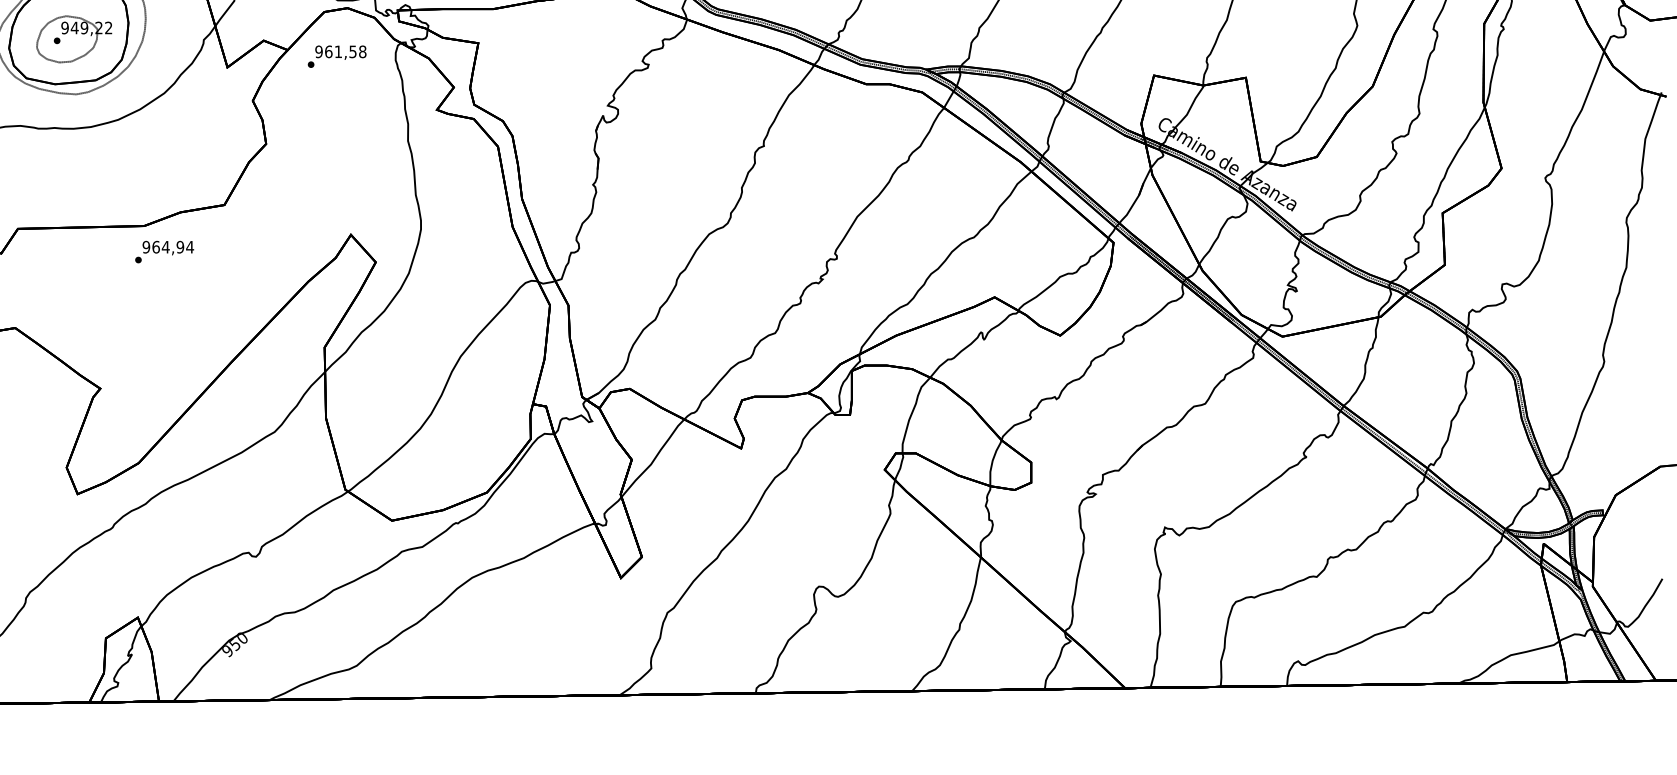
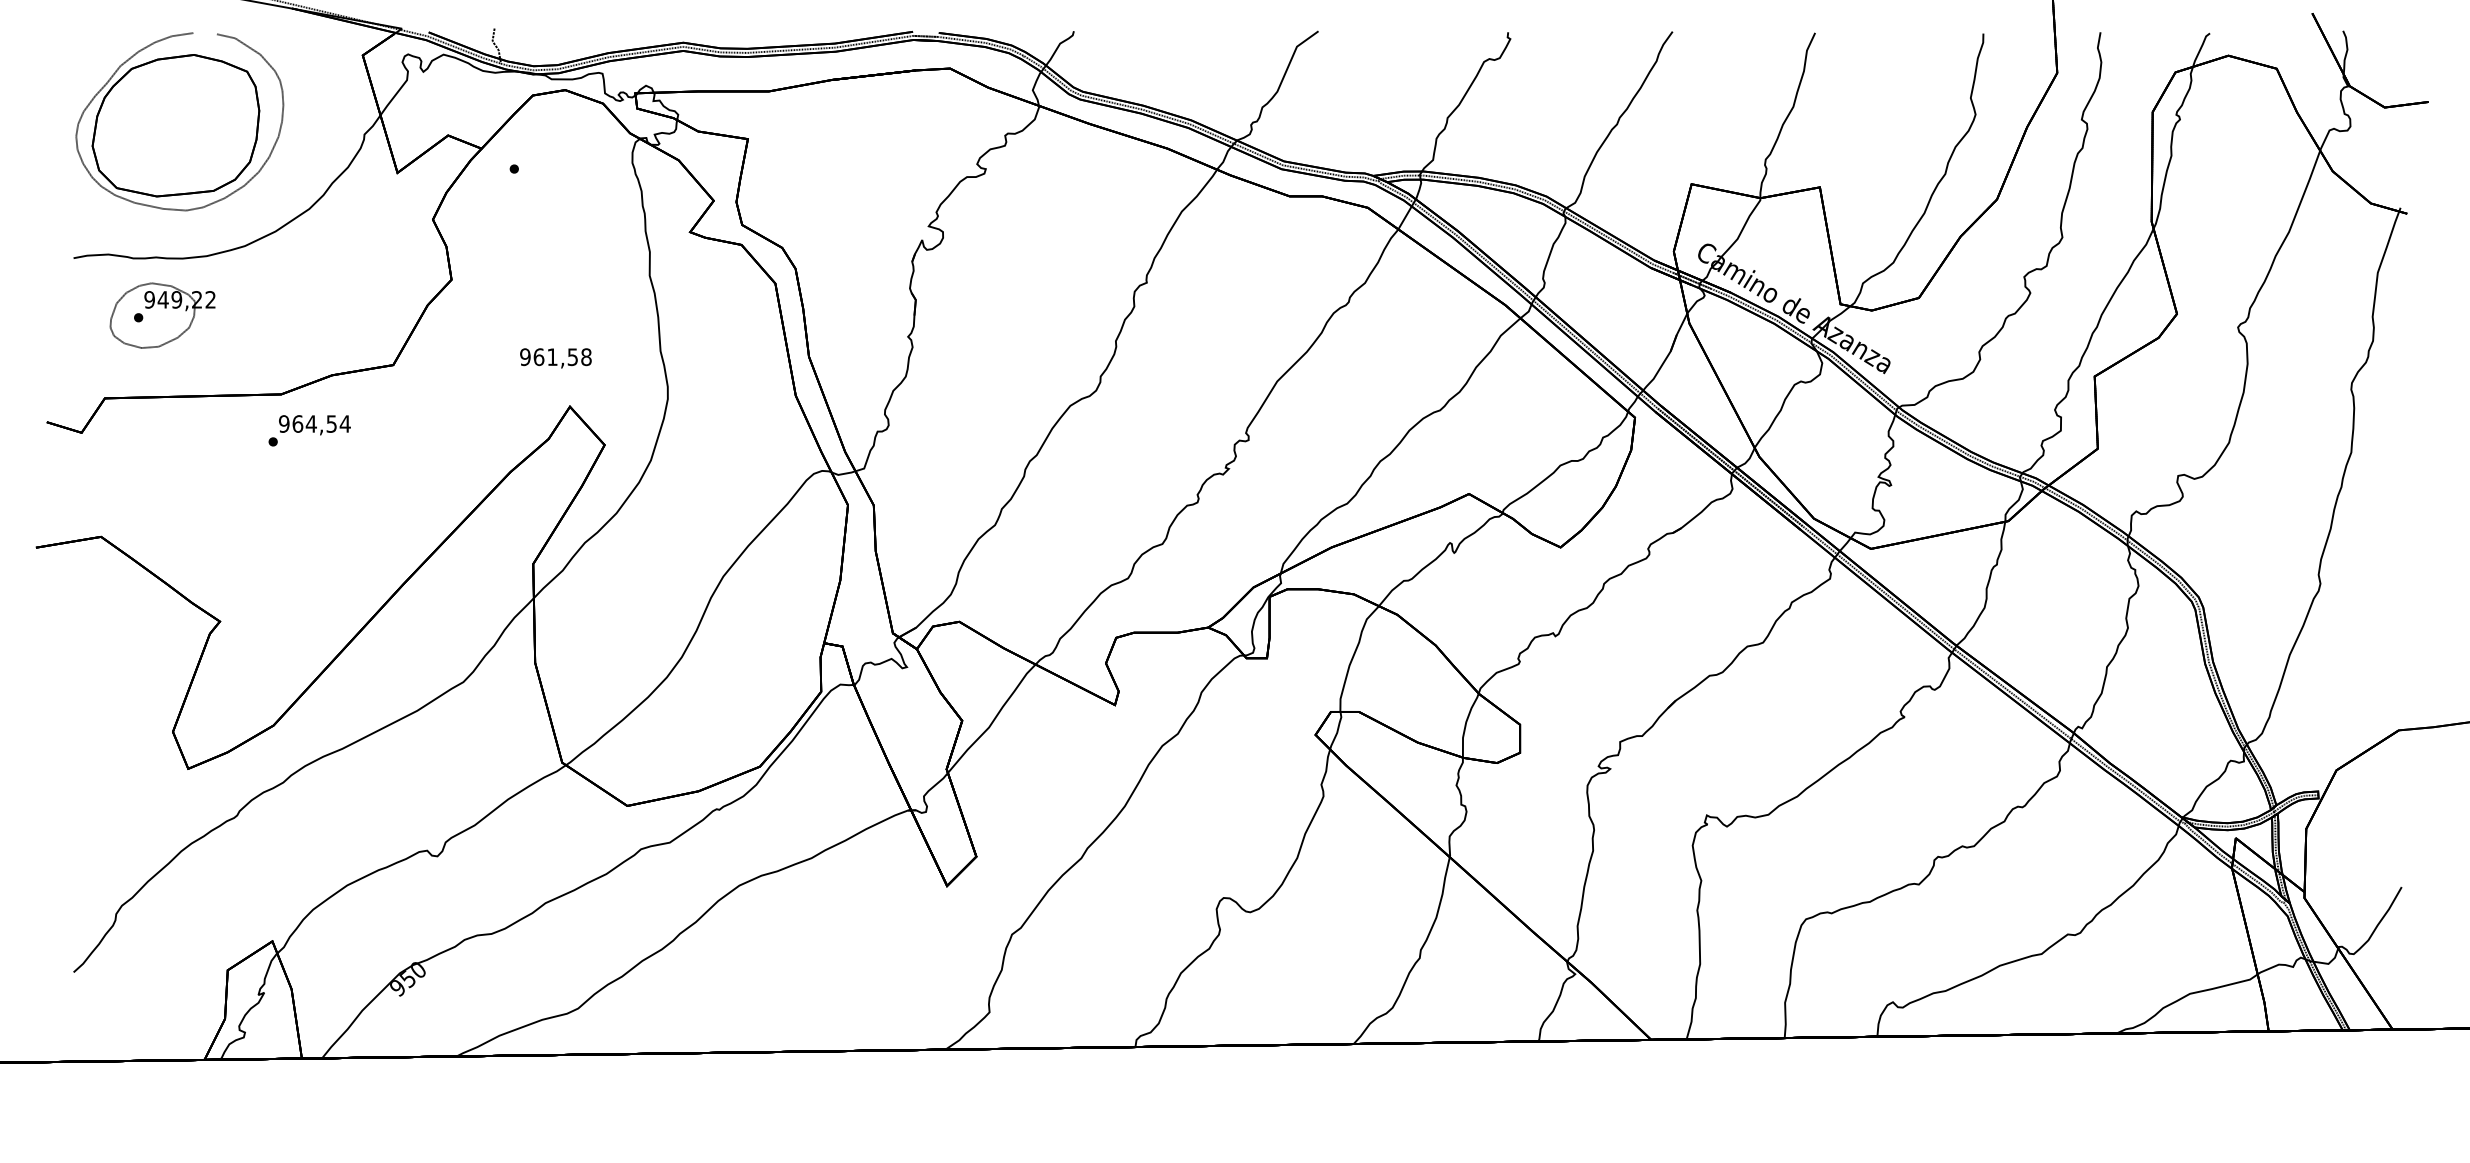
part: (74, 39) -> (162, 315), moved
text: (340, 52) -> (555, 358), moved
text: (180, 246) -> (331, 423), 964,94 -> 964,54

